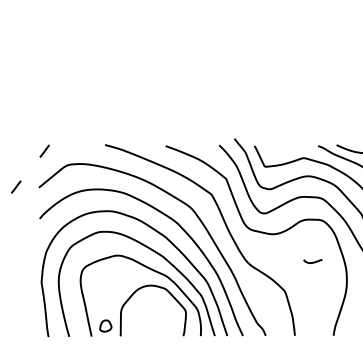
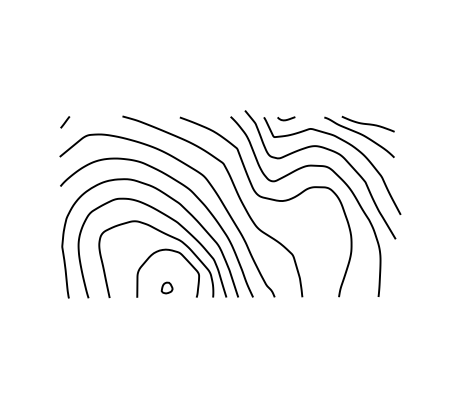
line: (16, 187) -> (38, 156), removed
curve: (314, 261) -> (287, 118), moved
part: (105, 325) -> (166, 287), moved

